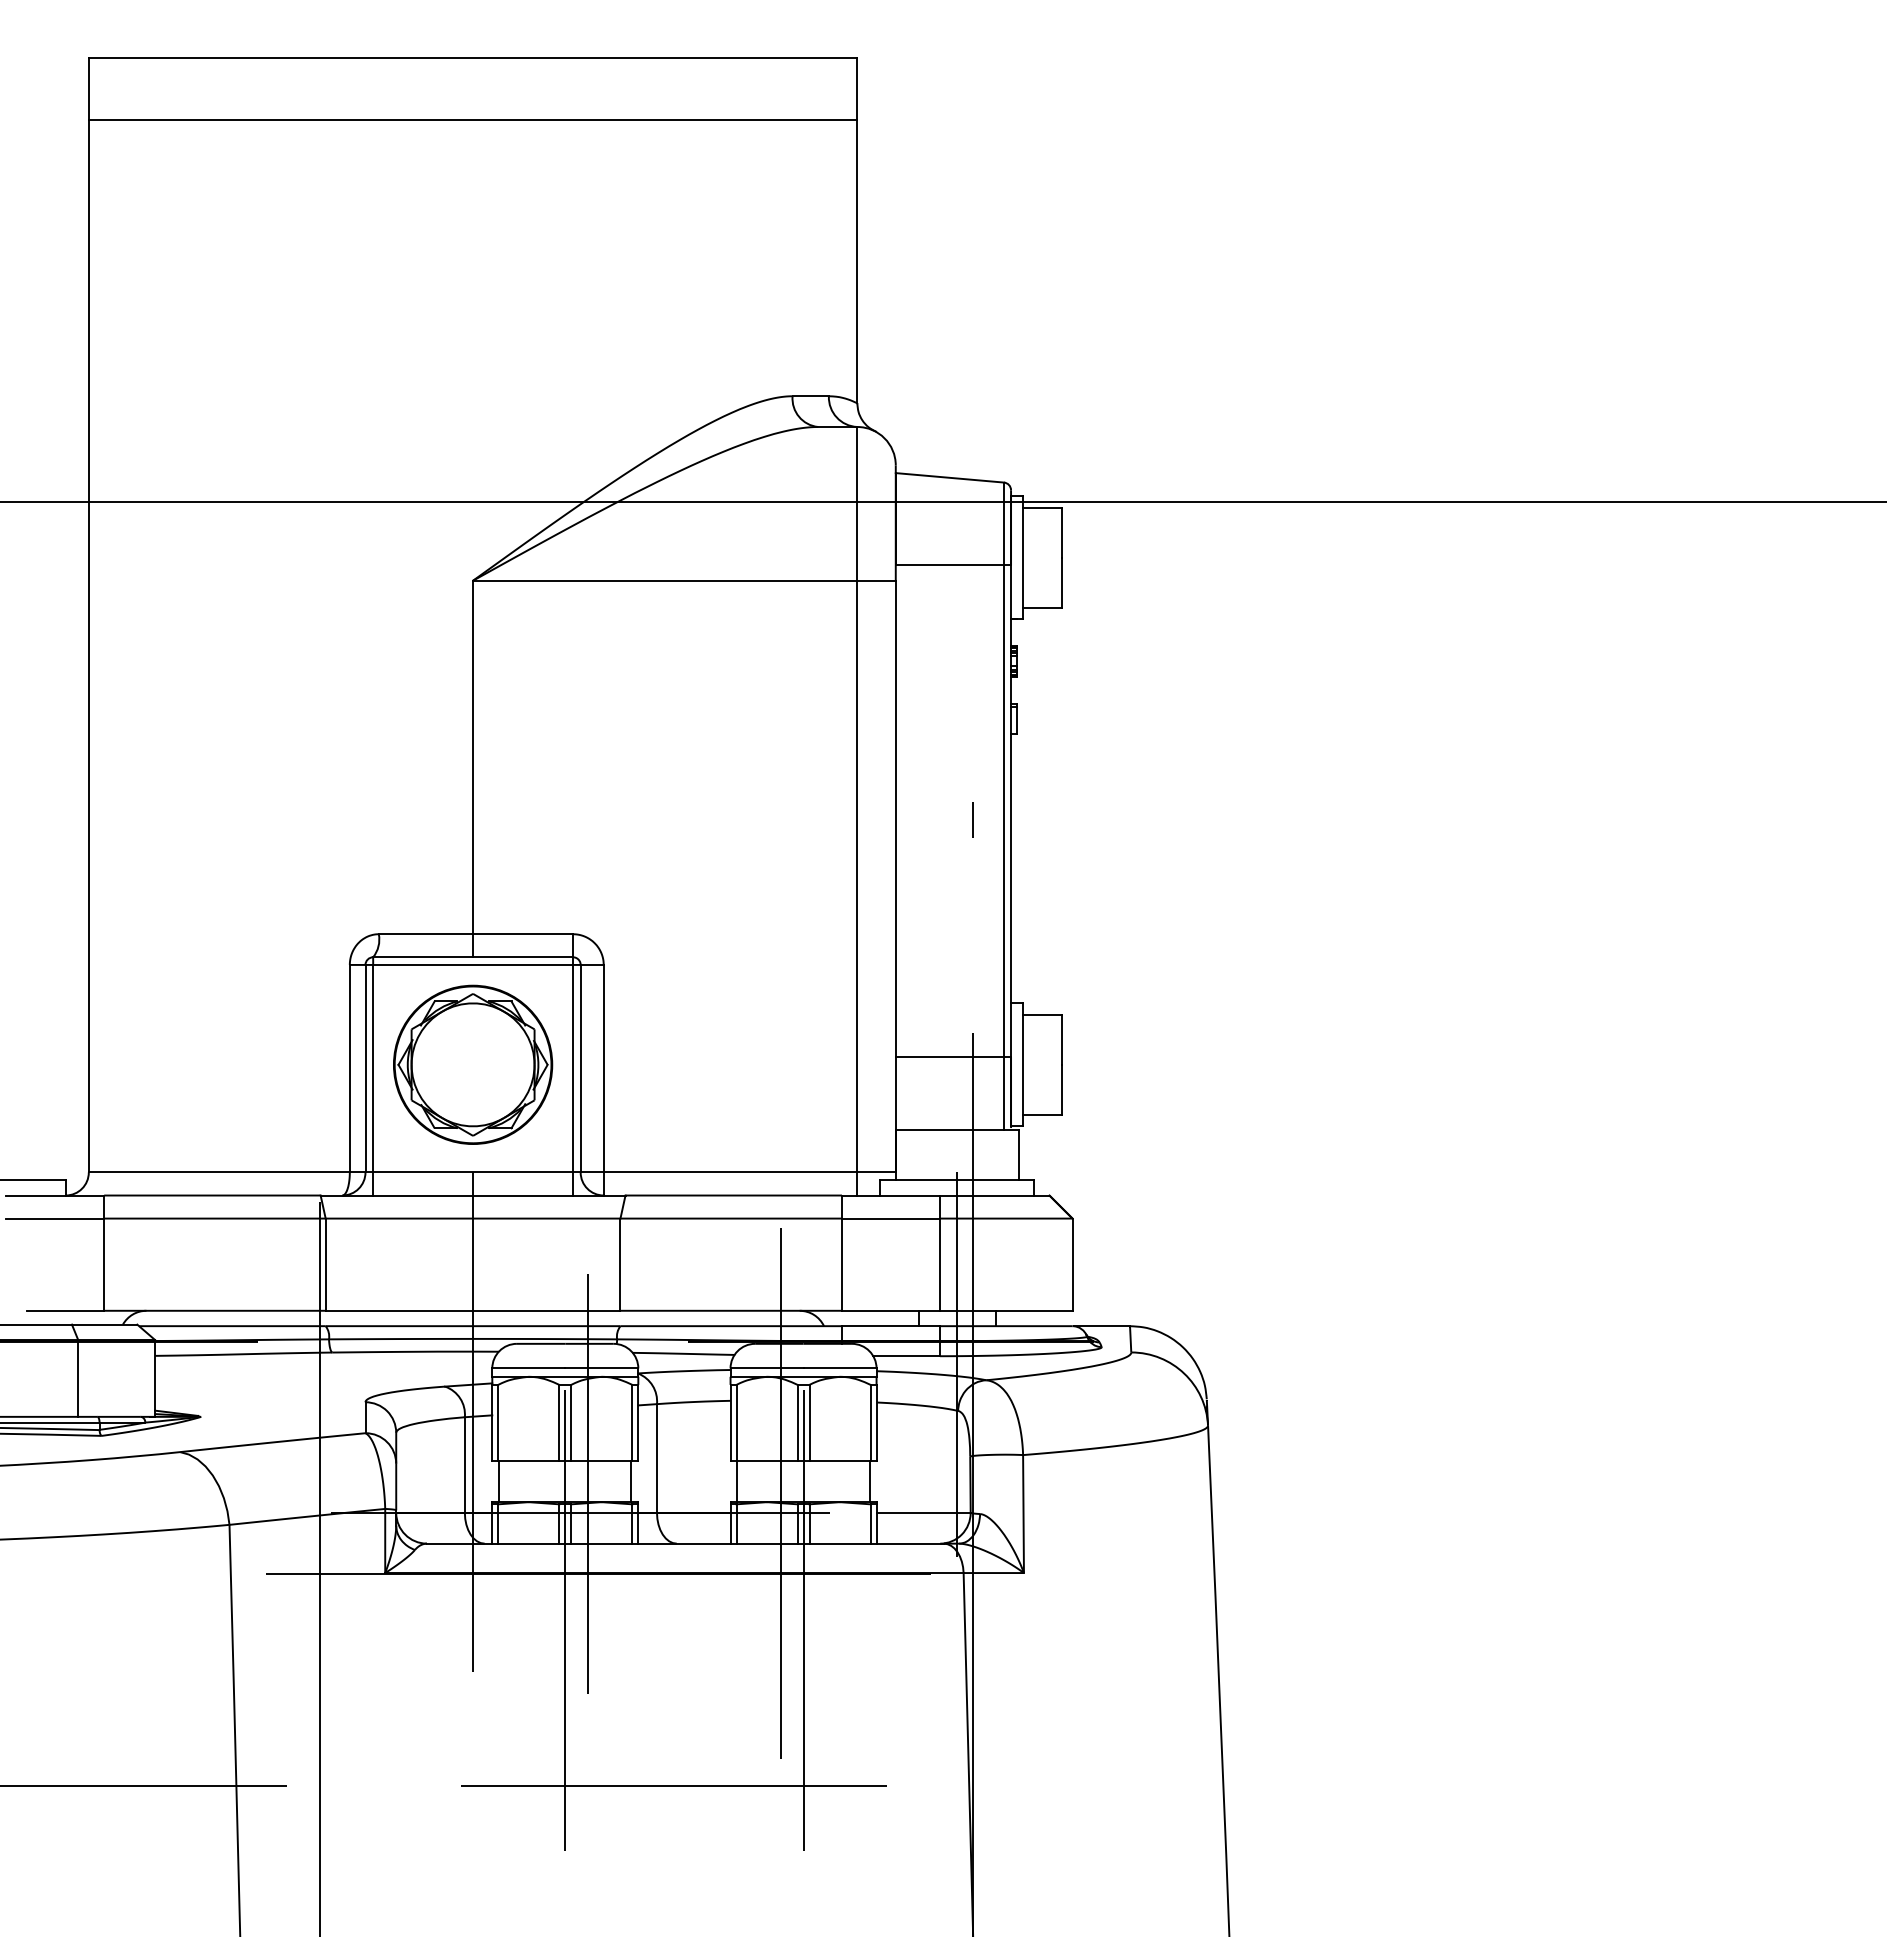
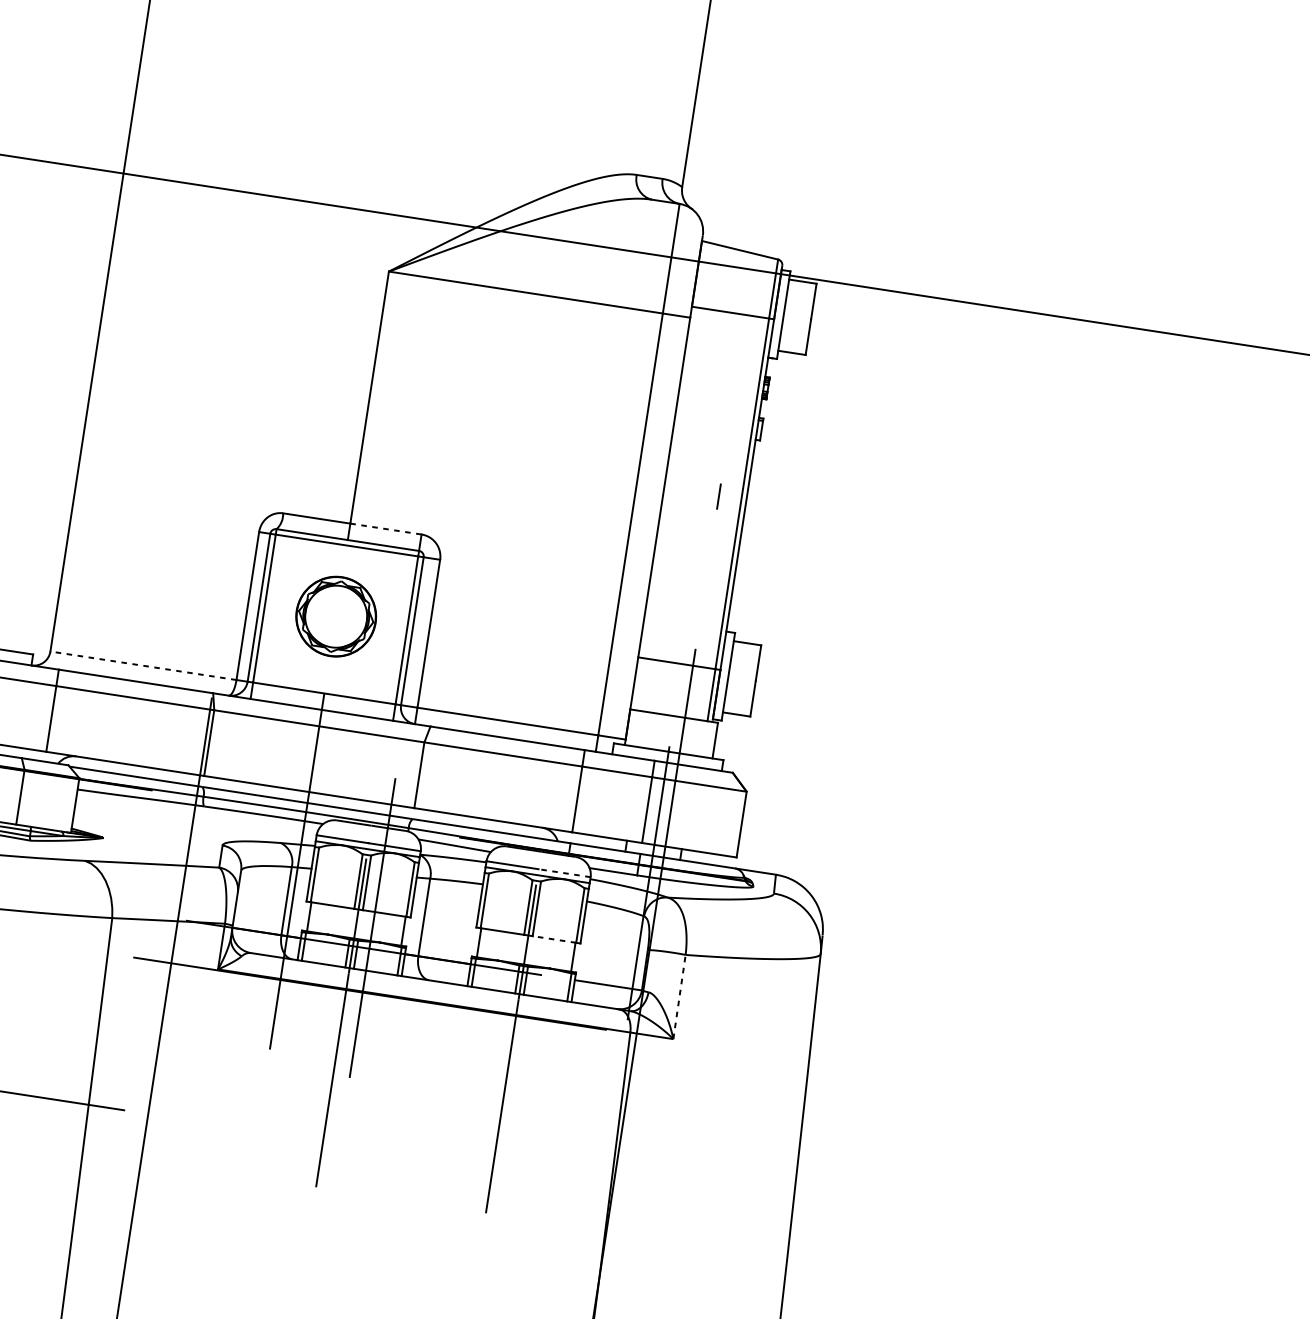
line: (523, 934) -> (386, 529), solid -> dashed
part: (473, 1064) -> (336, 616), size x0.7
line: (219, 1172) -> (143, 665), solid -> dashed
line: (840, 1368) -> (564, 873), solid -> dashed
line: (840, 1461) -> (554, 939), solid -> dashed
line: (780, 1493) -> (508, 955), removed
line: (1023, 1514) -> (679, 997), solid -> dashed
line: (674, 1785) -> (401, 1152), removed

